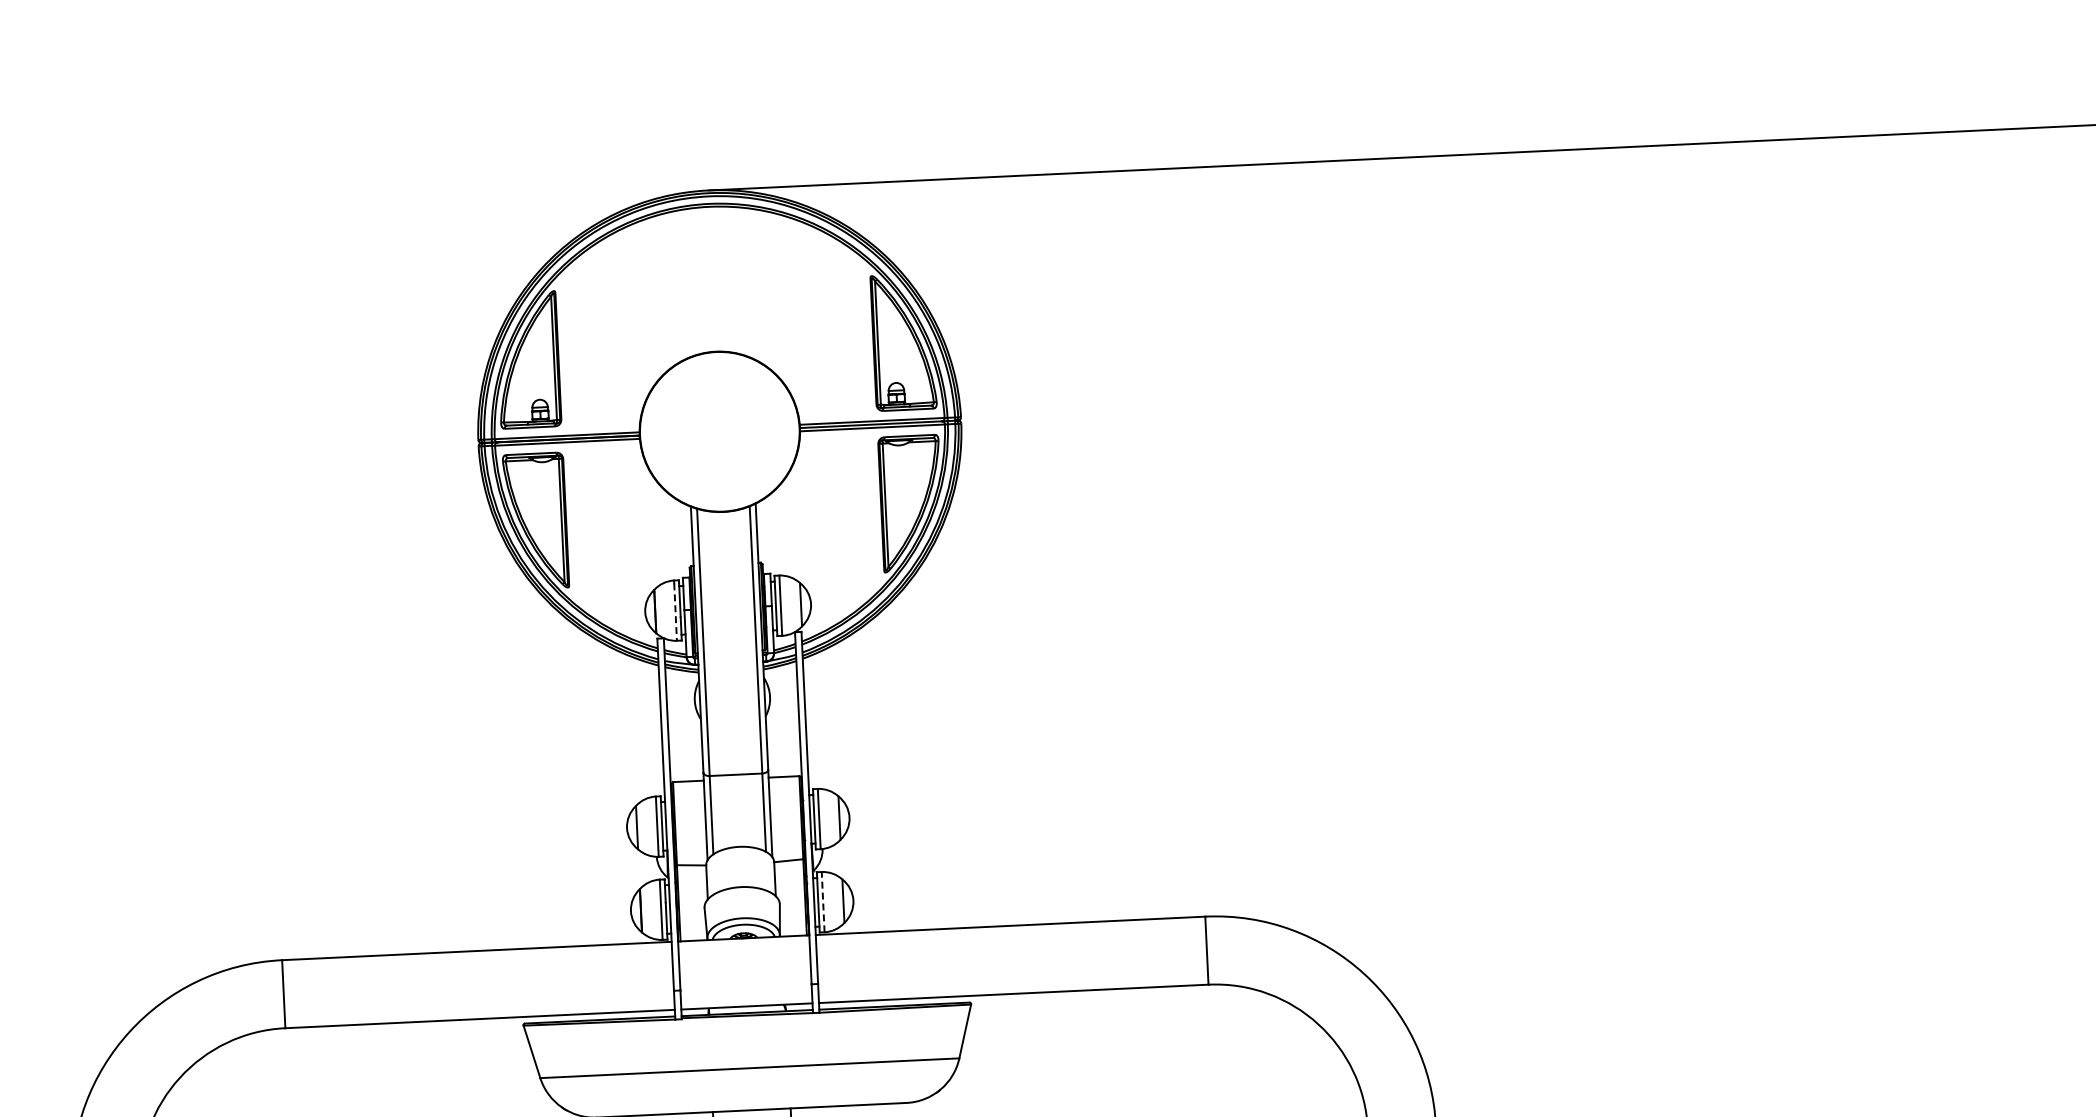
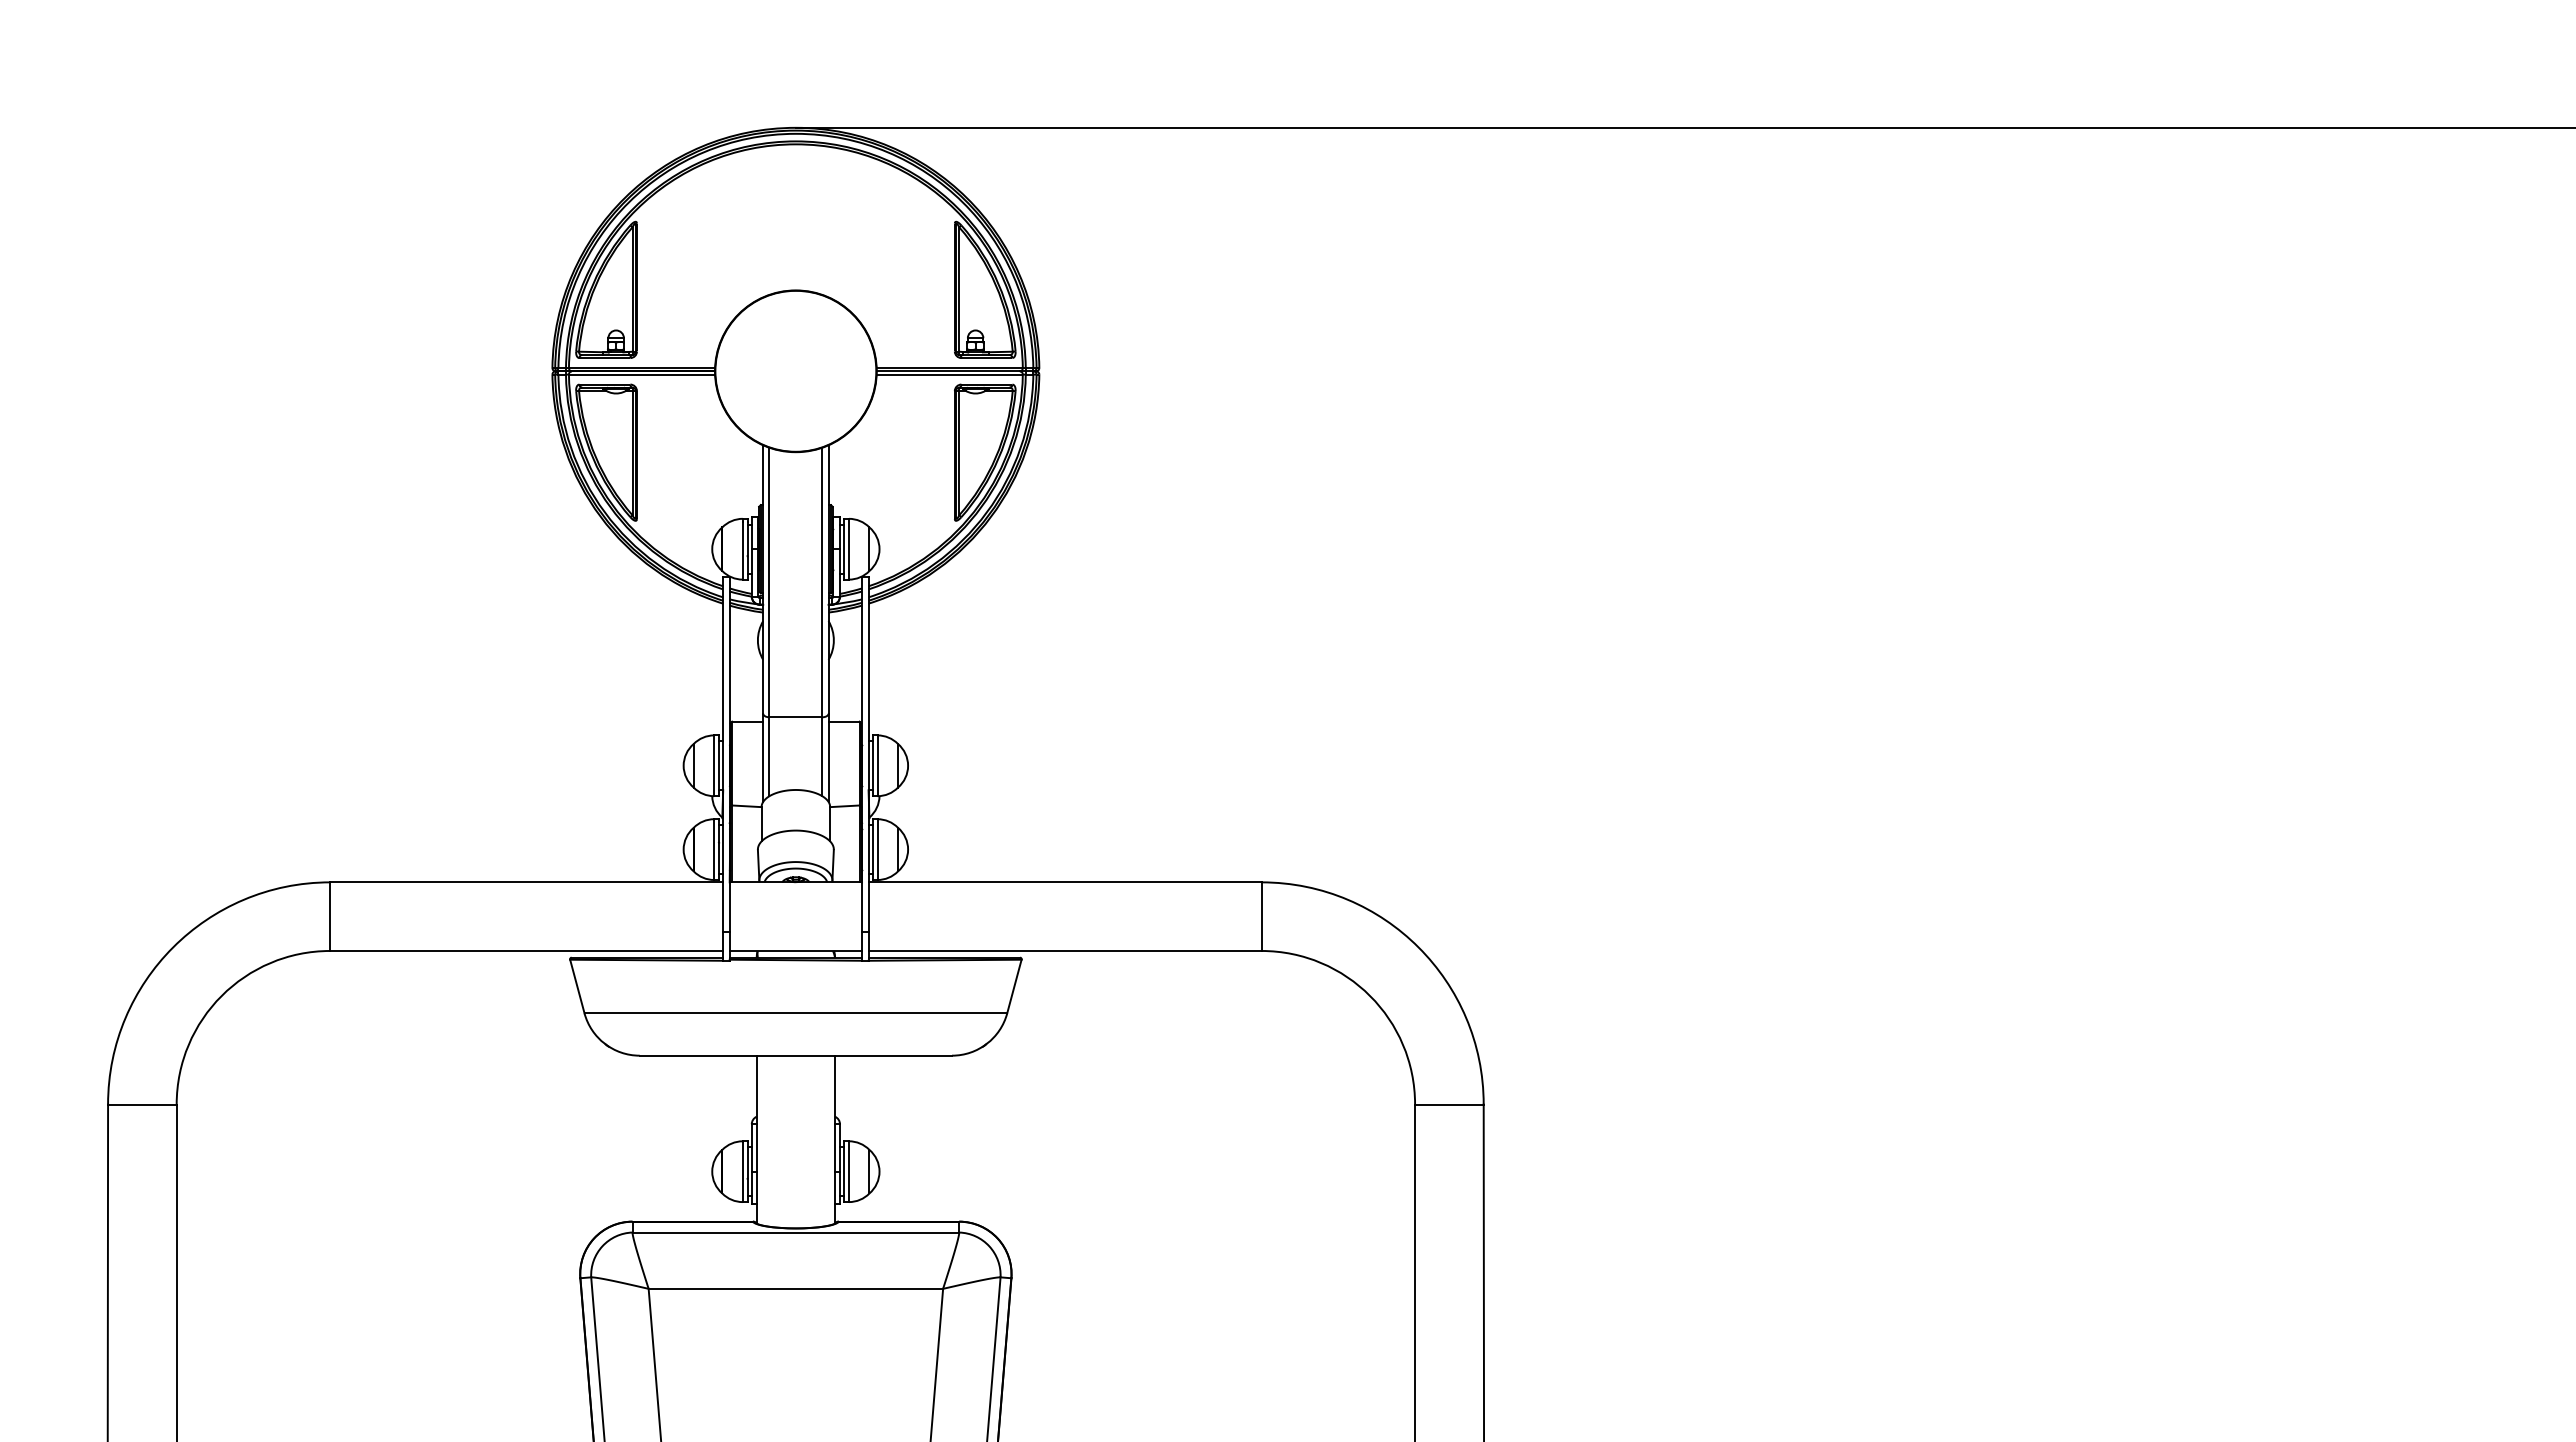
line: (675, 611) -> (742, 550), dashed -> solid
line: (823, 902) -> (877, 849), dashed -> solid

